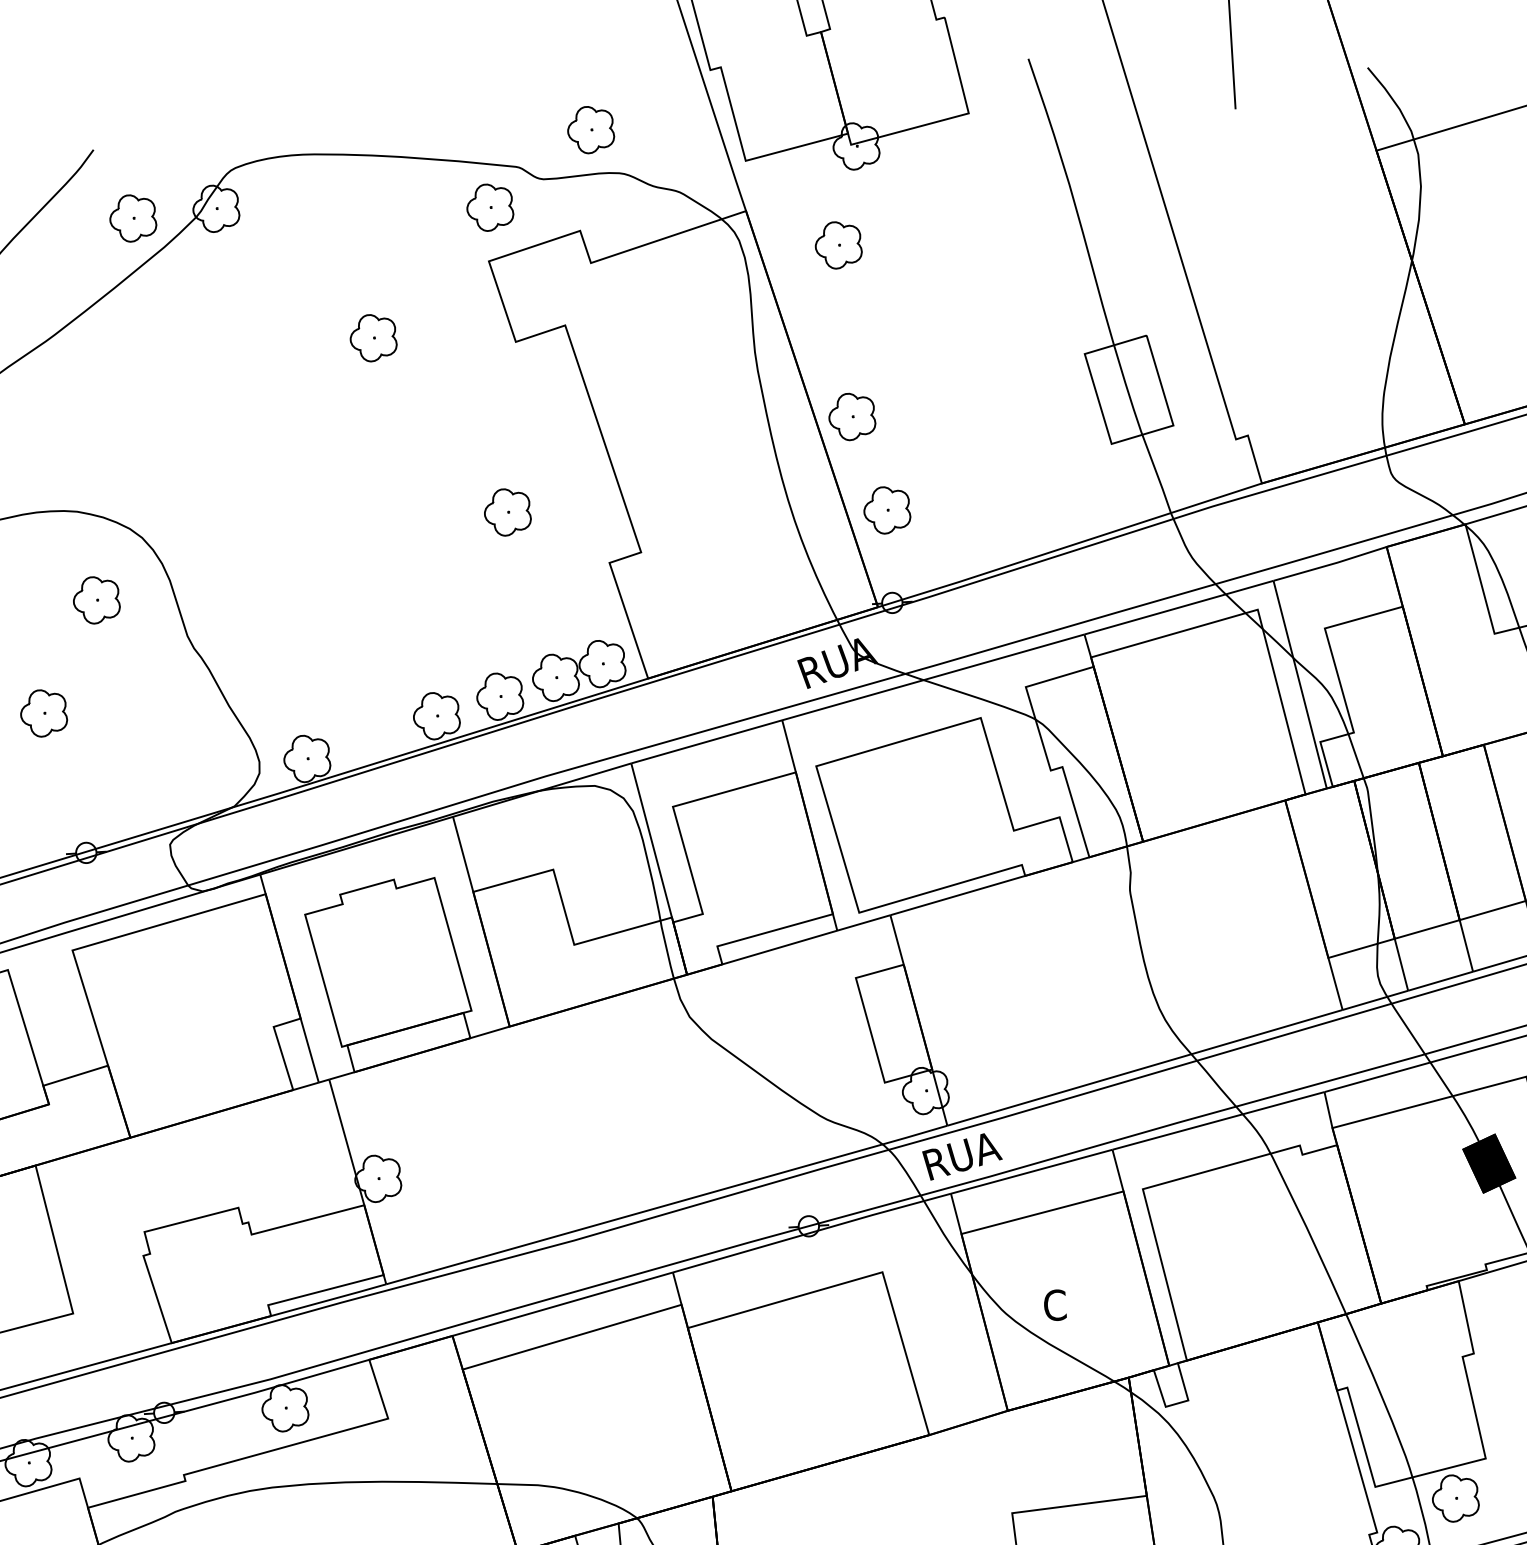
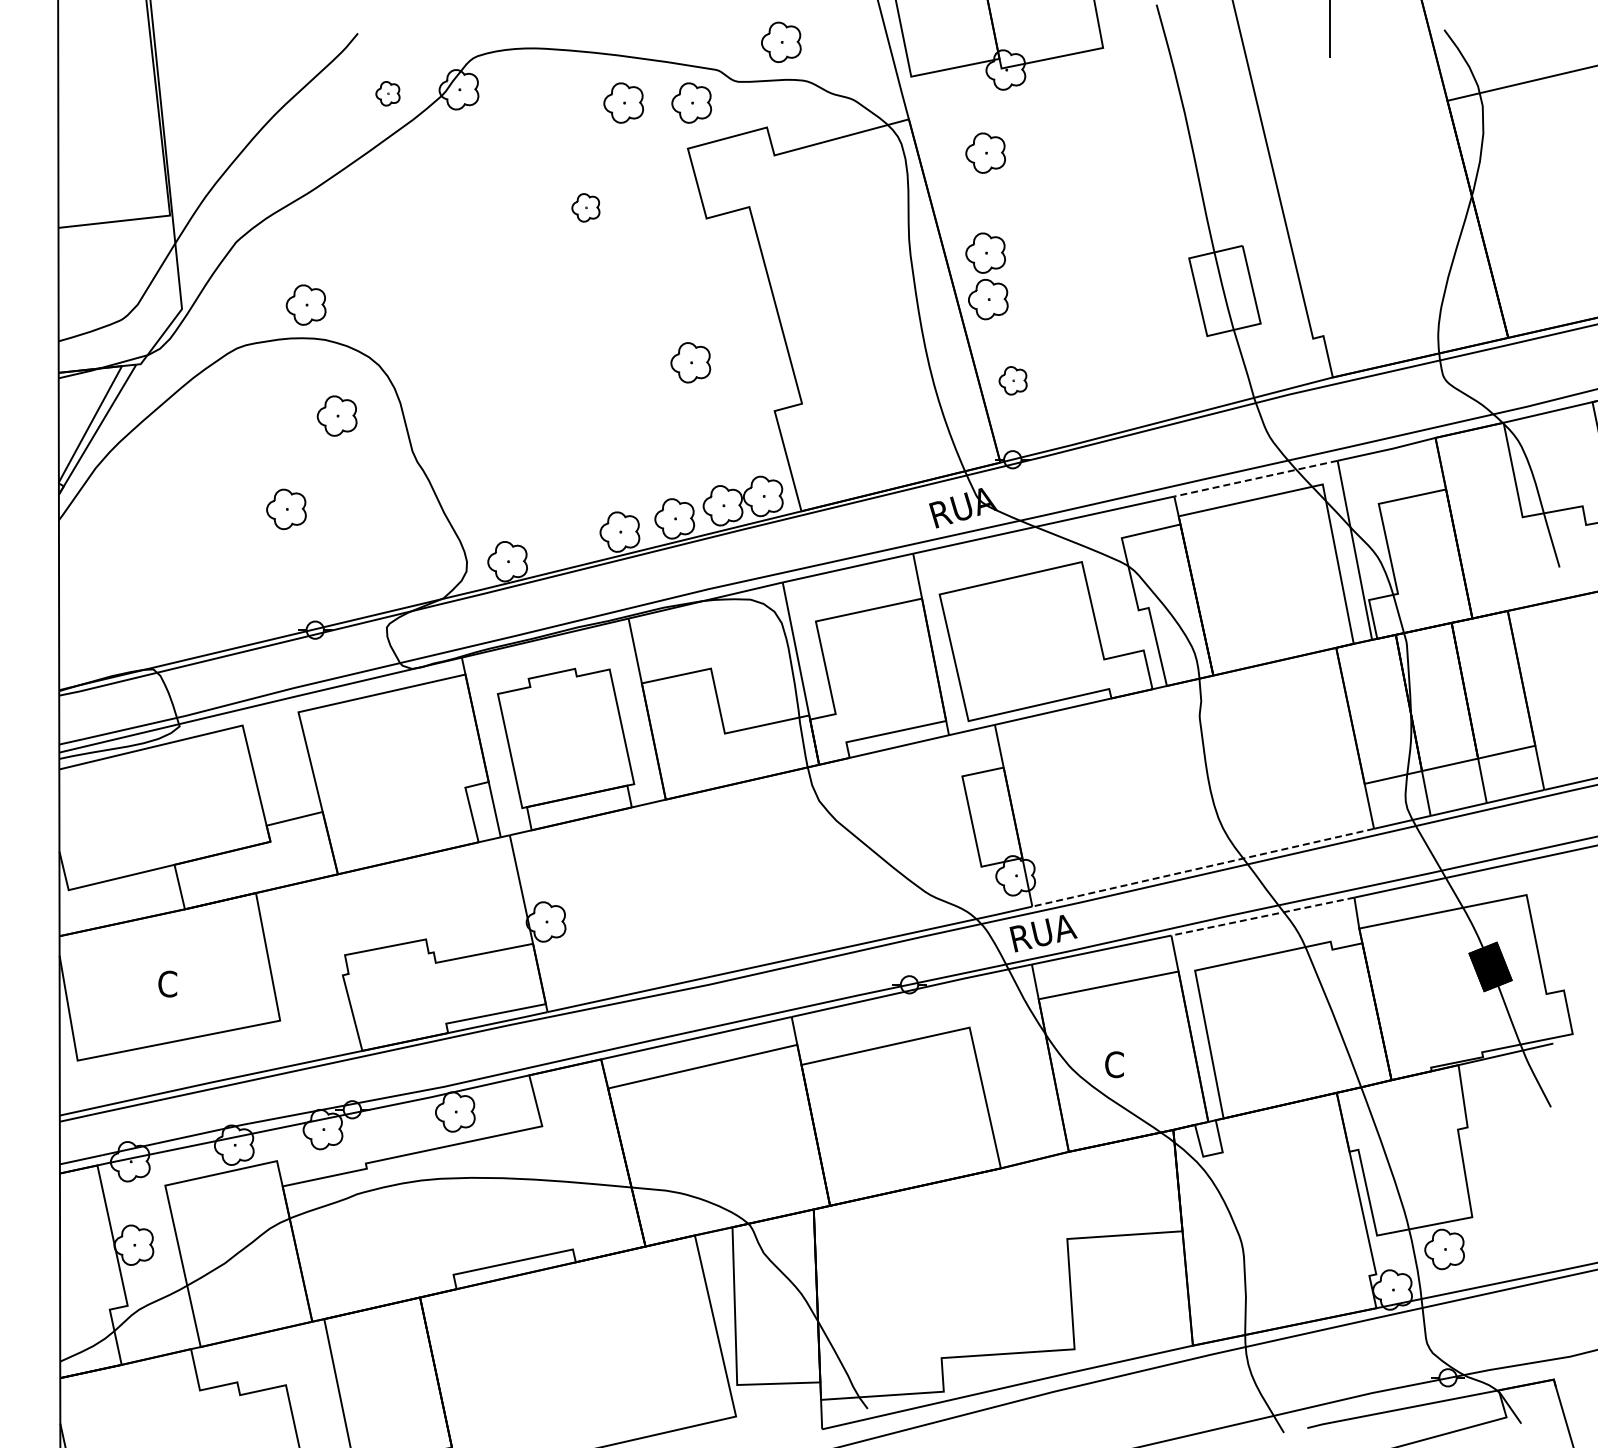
part: (410, 211) -> (623, 102), added
part: (132, 218) -> (387, 93), size x0.6
part: (372, 337) -> (585, 207), size x0.7
part: (845, 361) -> (985, 252), added
part: (51, 471) -> (305, 304), added
part: (886, 510) -> (1012, 380), size x0.7
line: (1178, 607) -> (1255, 478), solid -> dashed
line: (1145, 1067) -> (1203, 867), solid -> dashed
line: (1218, 1120) -> (1262, 916), solid -> dashed

